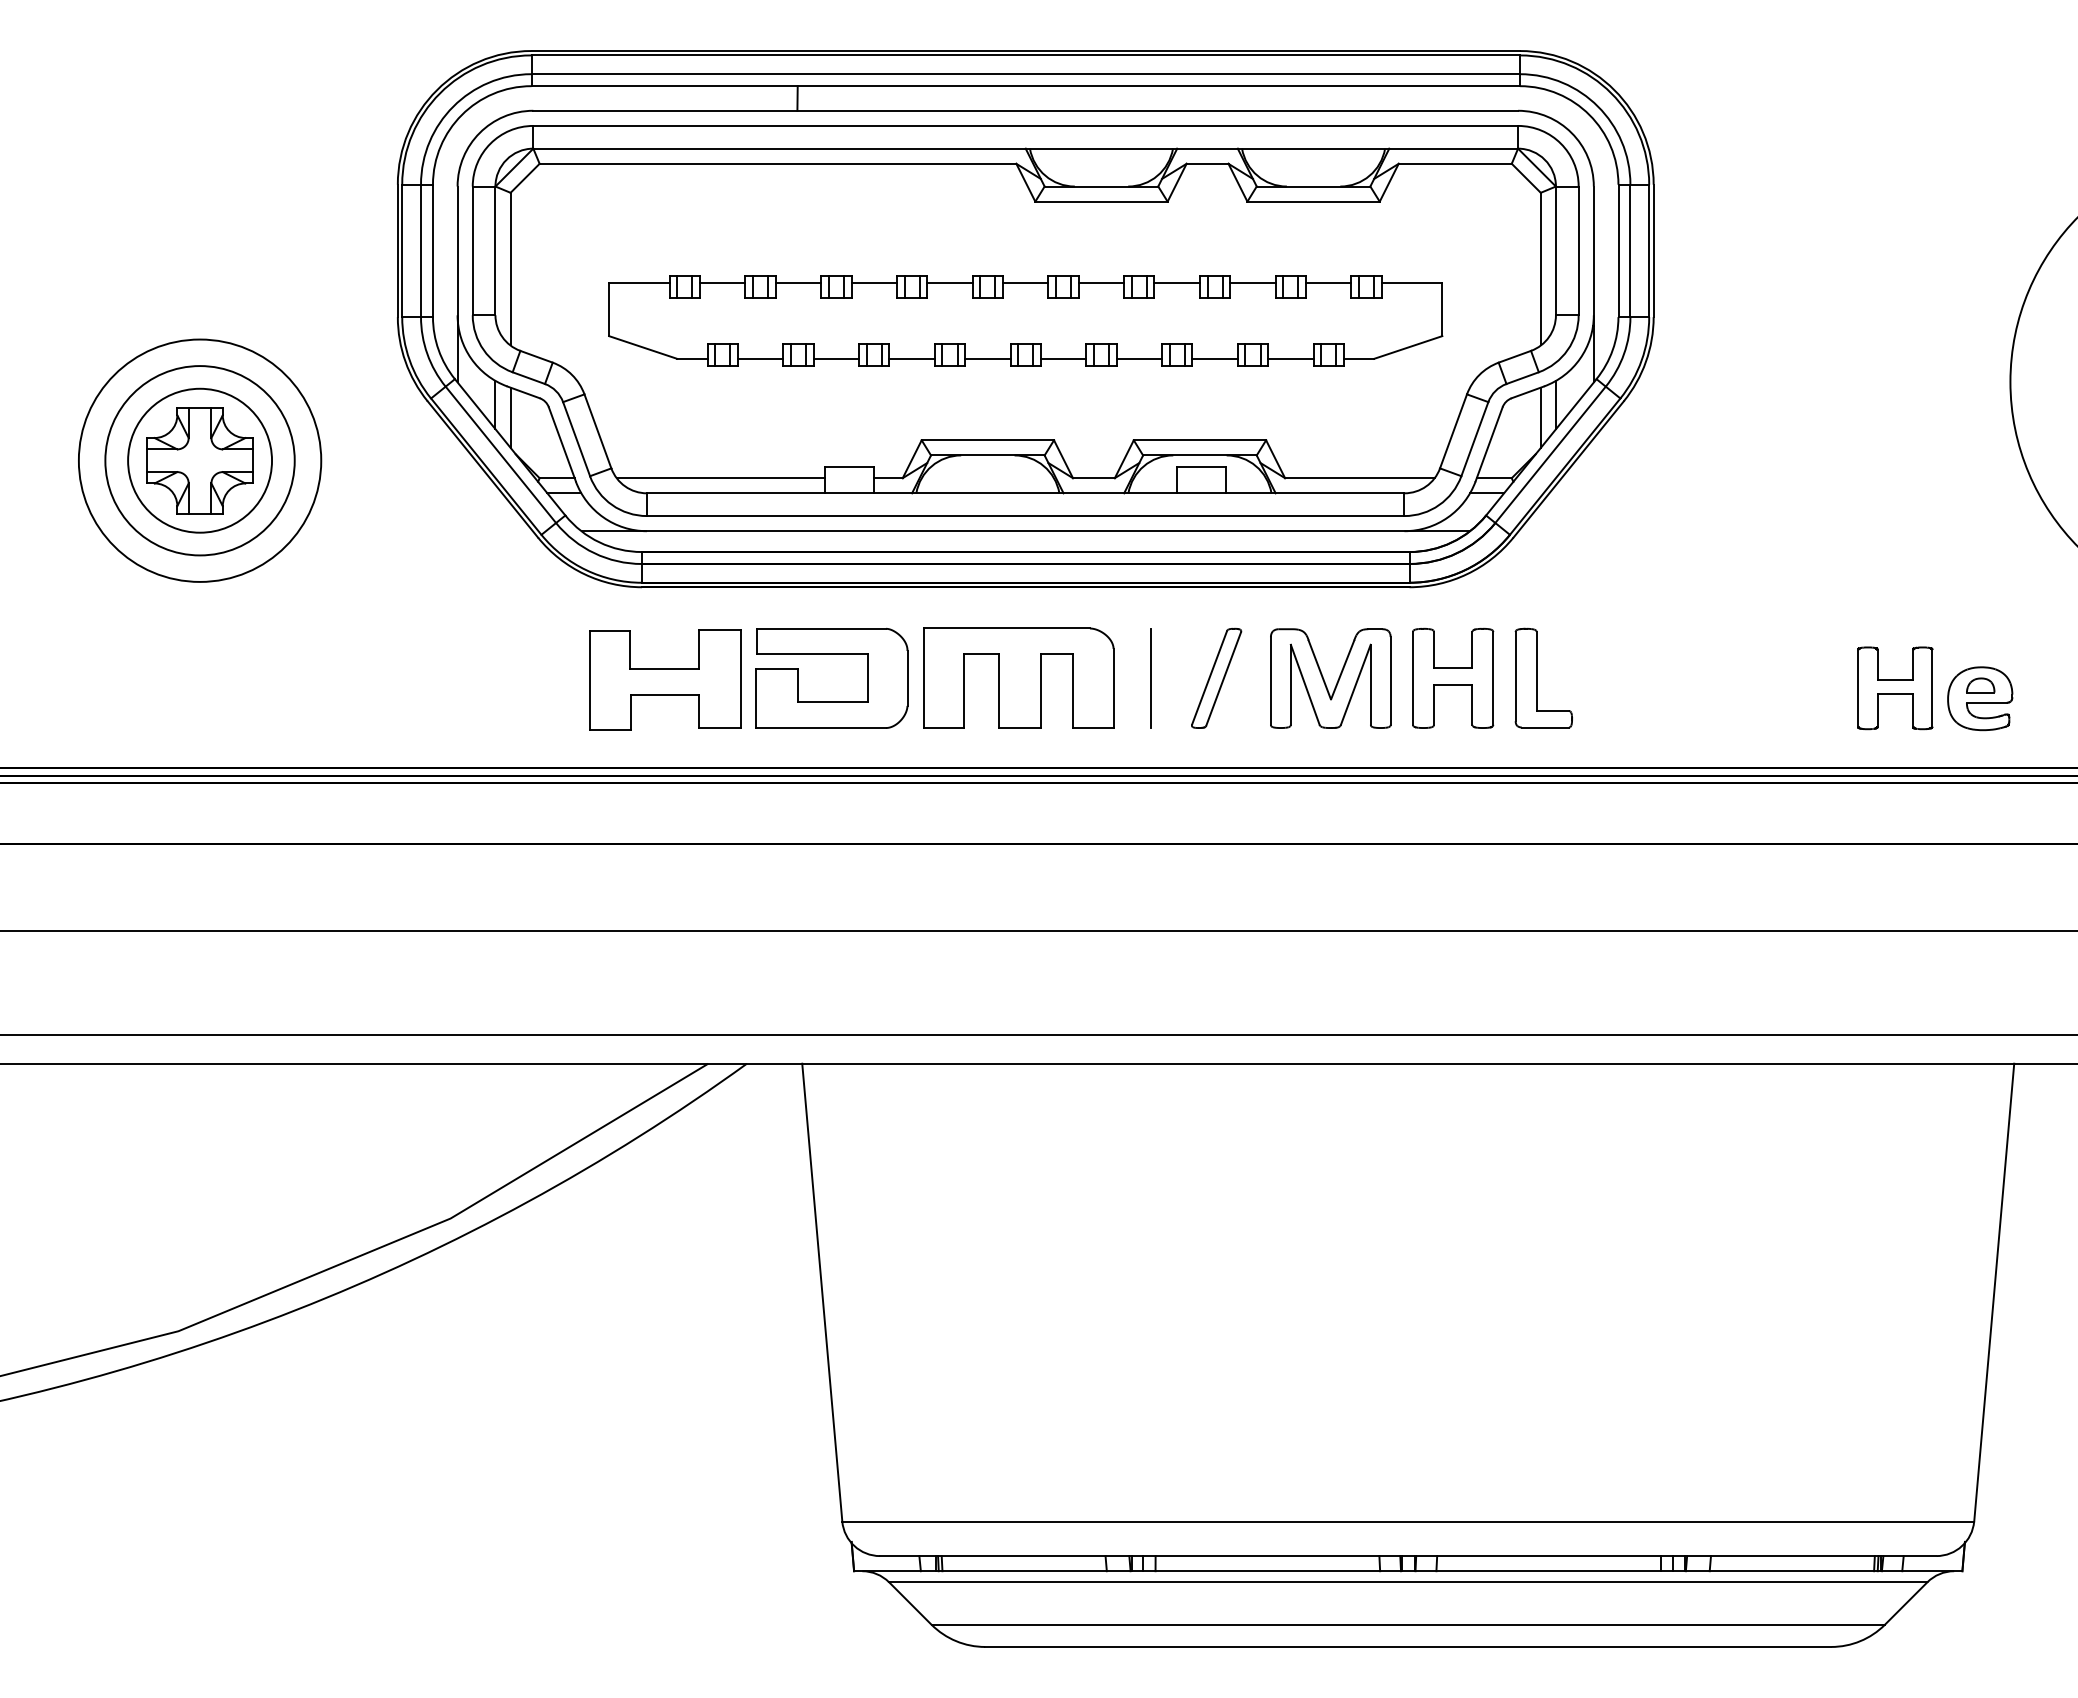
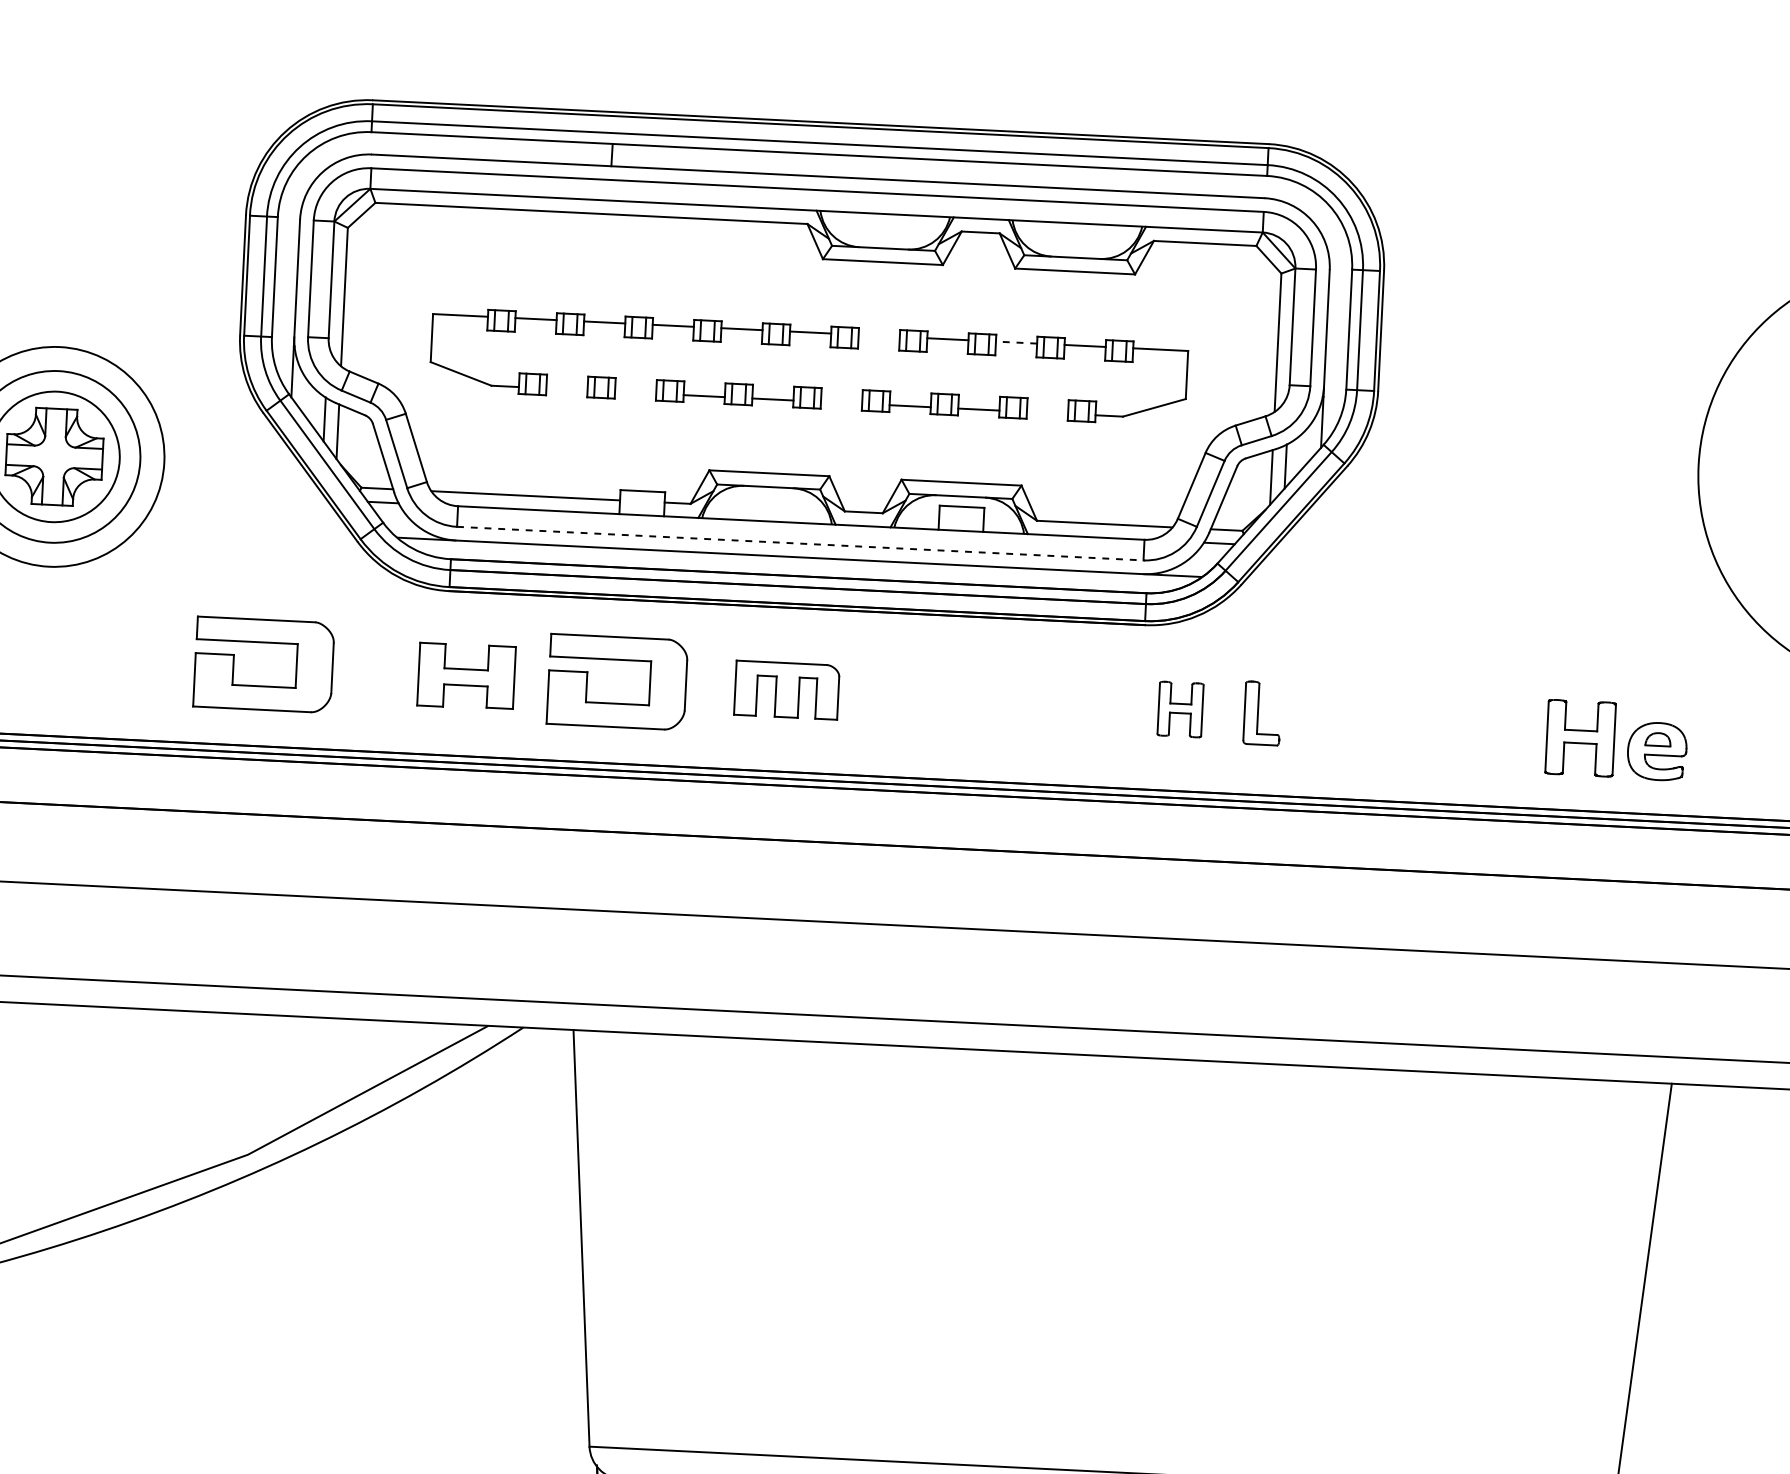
line: (1101, 283) -> (879, 336), removed
line: (1252, 283) -> (1016, 342), solid -> dashed
line: (760, 358) -> (566, 389), removed
line: (836, 358) -> (635, 392), removed
line: (1063, 358) -> (841, 402), removed
line: (1290, 358) -> (1047, 412), removed
line: (1025, 516) -> (800, 544), solid -> dashed
part: (441, 654) -> (264, 643), added
part: (1018, 677) -> (786, 689), size x0.6
part: (1216, 677) -> (966, 698), removed
part: (1453, 677) -> (1180, 708), size x0.6
part: (1543, 677) -> (1262, 712), size x0.7
line: (1150, 678) -> (906, 696), removed
part: (1330, 678) -> (1069, 704), removed
part: (665, 679) -> (466, 675), size x0.7

